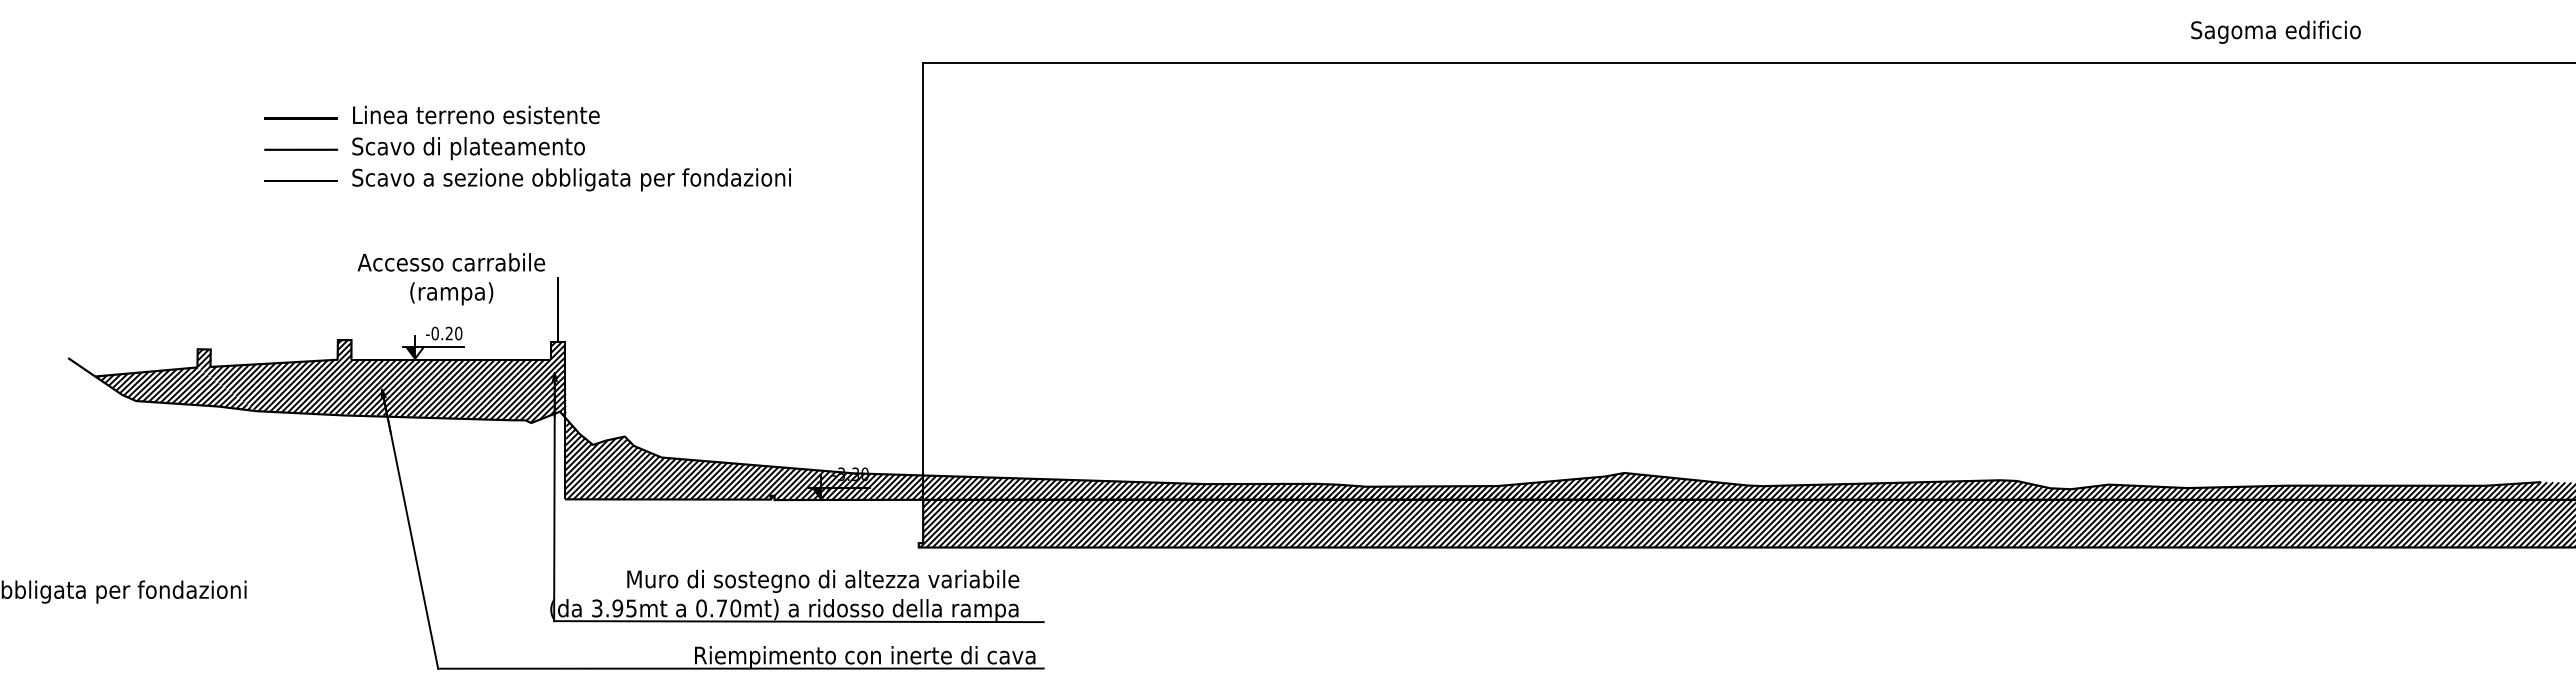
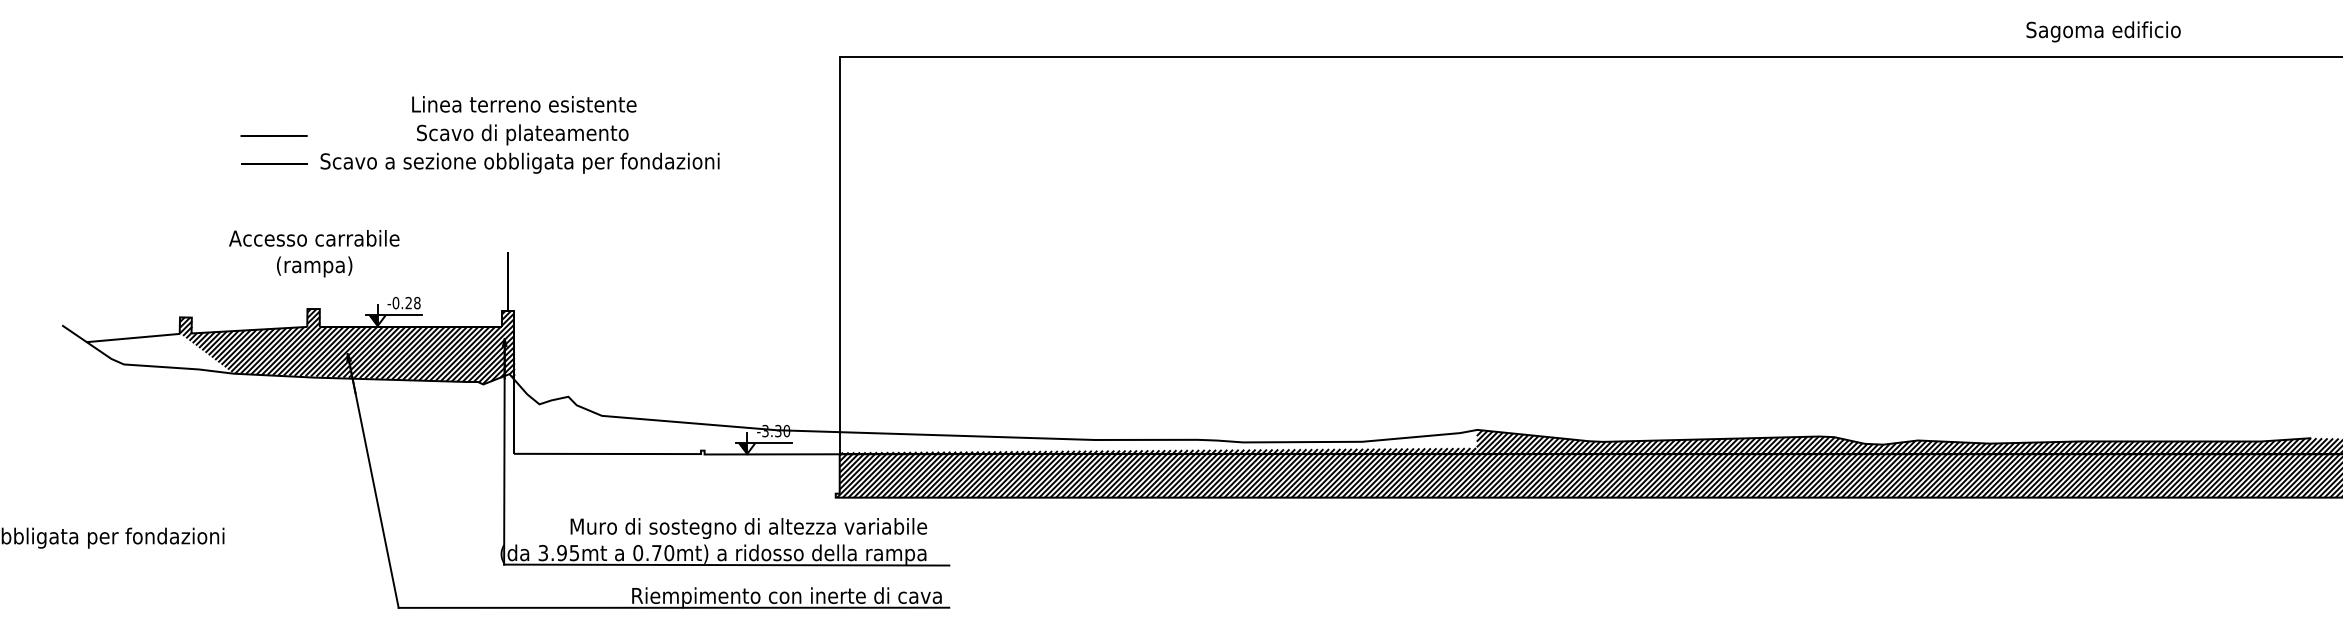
text: (2275, 31) -> (2103, 31), moved
text: (476, 114) -> (524, 103), moved
line: (300, 118) -> (273, 107), removed
text: (468, 148) -> (522, 134), moved
text: (451, 279) -> (314, 253), moved
text: (458, 333) -> (417, 303), -0.20 -> -0.28
hatch: (175, 388) -> (159, 353), removed
hatch: (1093, 459) -> (994, 417), removed

